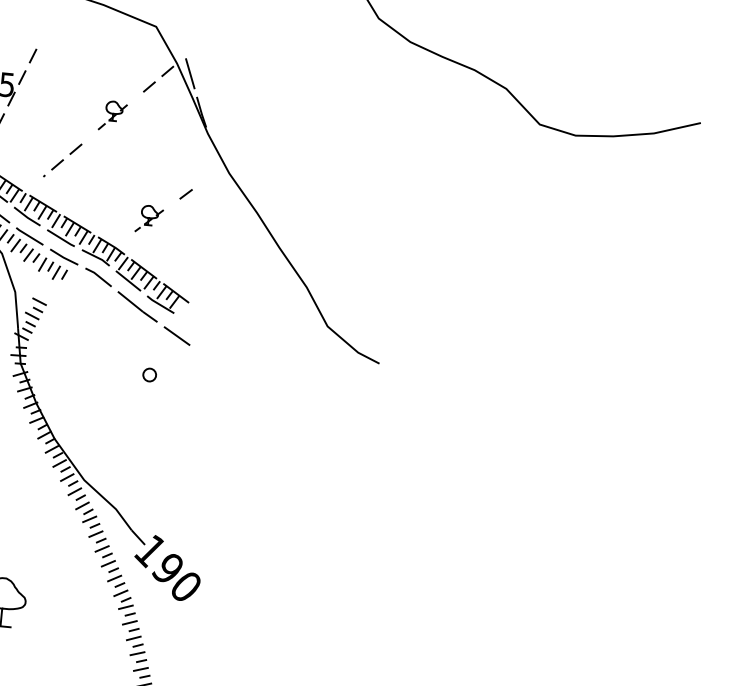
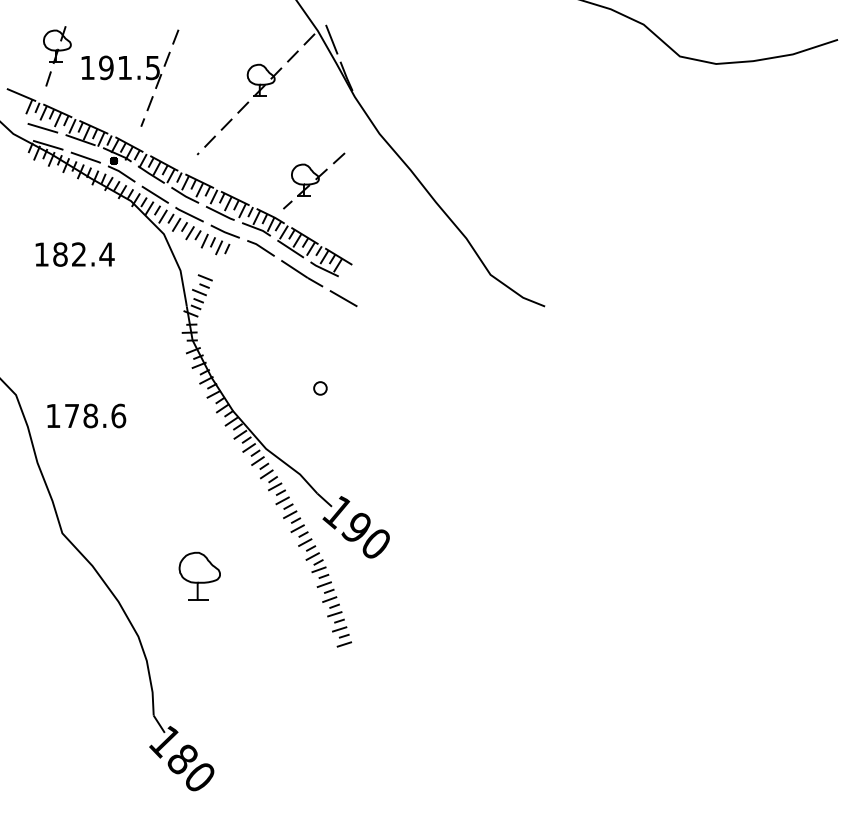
part: (112, 115) -> (259, 88), size x1.67
part: (149, 219) -> (305, 186), size x1.67
part: (149, 375) -> (320, 388), moved

